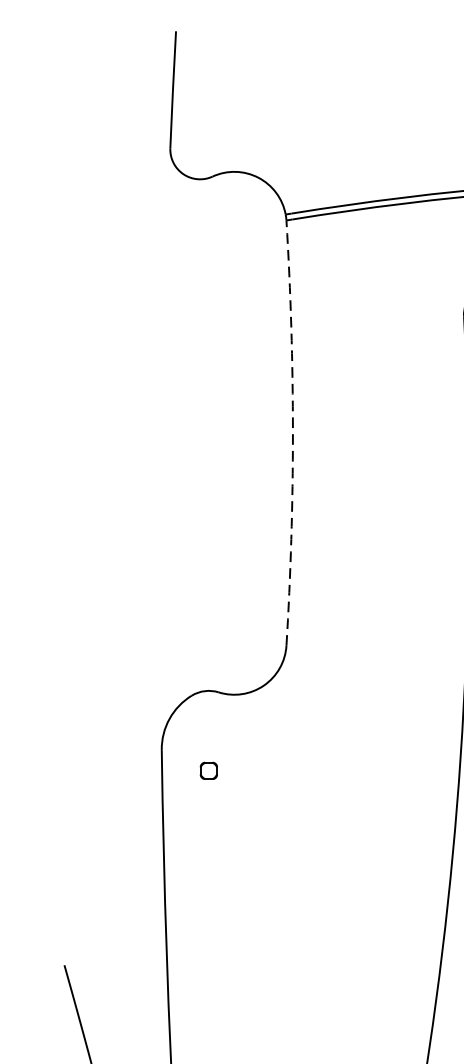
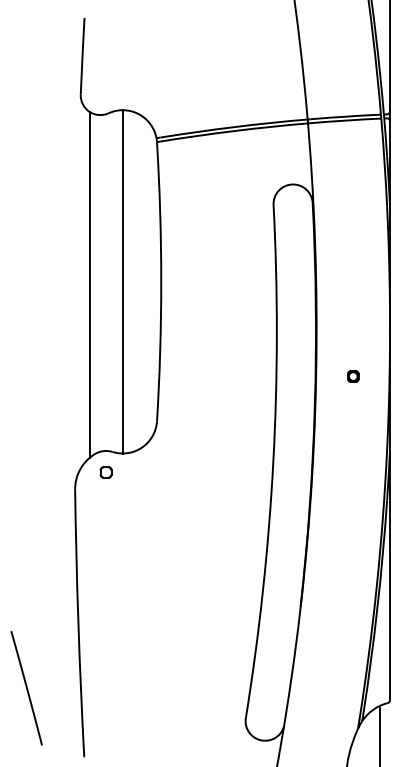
line: (233, 432) -> (122, 281), added
arc: (293, 432) -> (161, 281), dashed -> solid
line: (183, 437) -> (89, 284), added
part: (207, 770) -> (105, 472), moved

